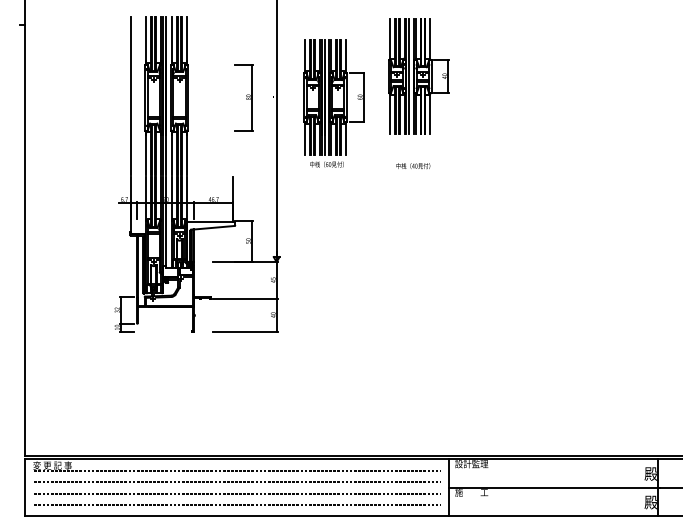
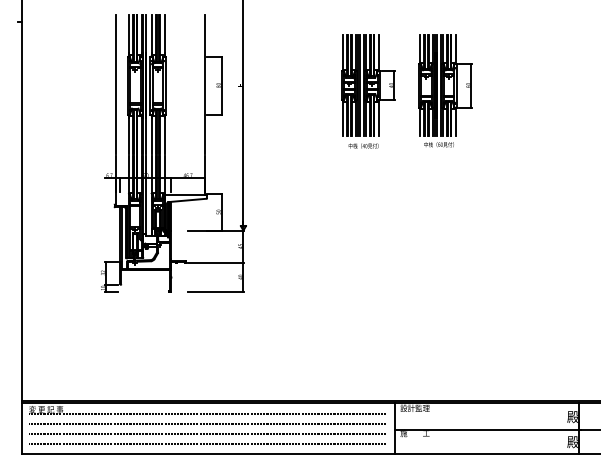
part: (418, 76) -> (368, 85), moved
line: (232, 95) -> (204, 83), added
part: (333, 103) -> (444, 90), moved

